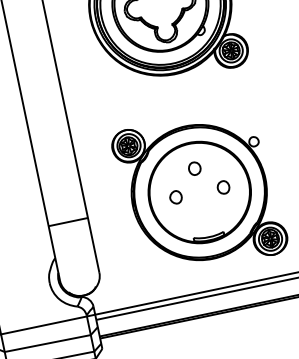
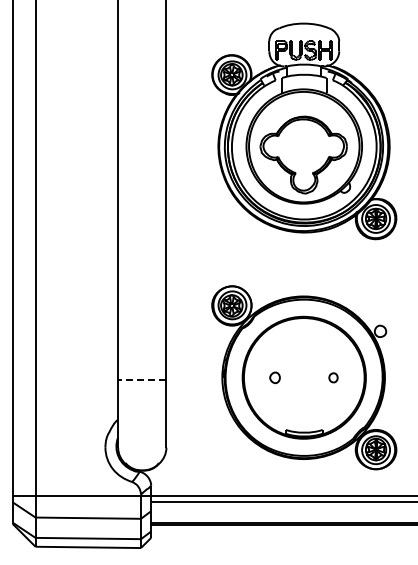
part: (194, 168) -> (304, 348), removed
part: (223, 187) -> (333, 377), size x0.6
part: (175, 197) -> (274, 377), size x0.7
line: (67, 222) -> (141, 380), solid -> dashed

